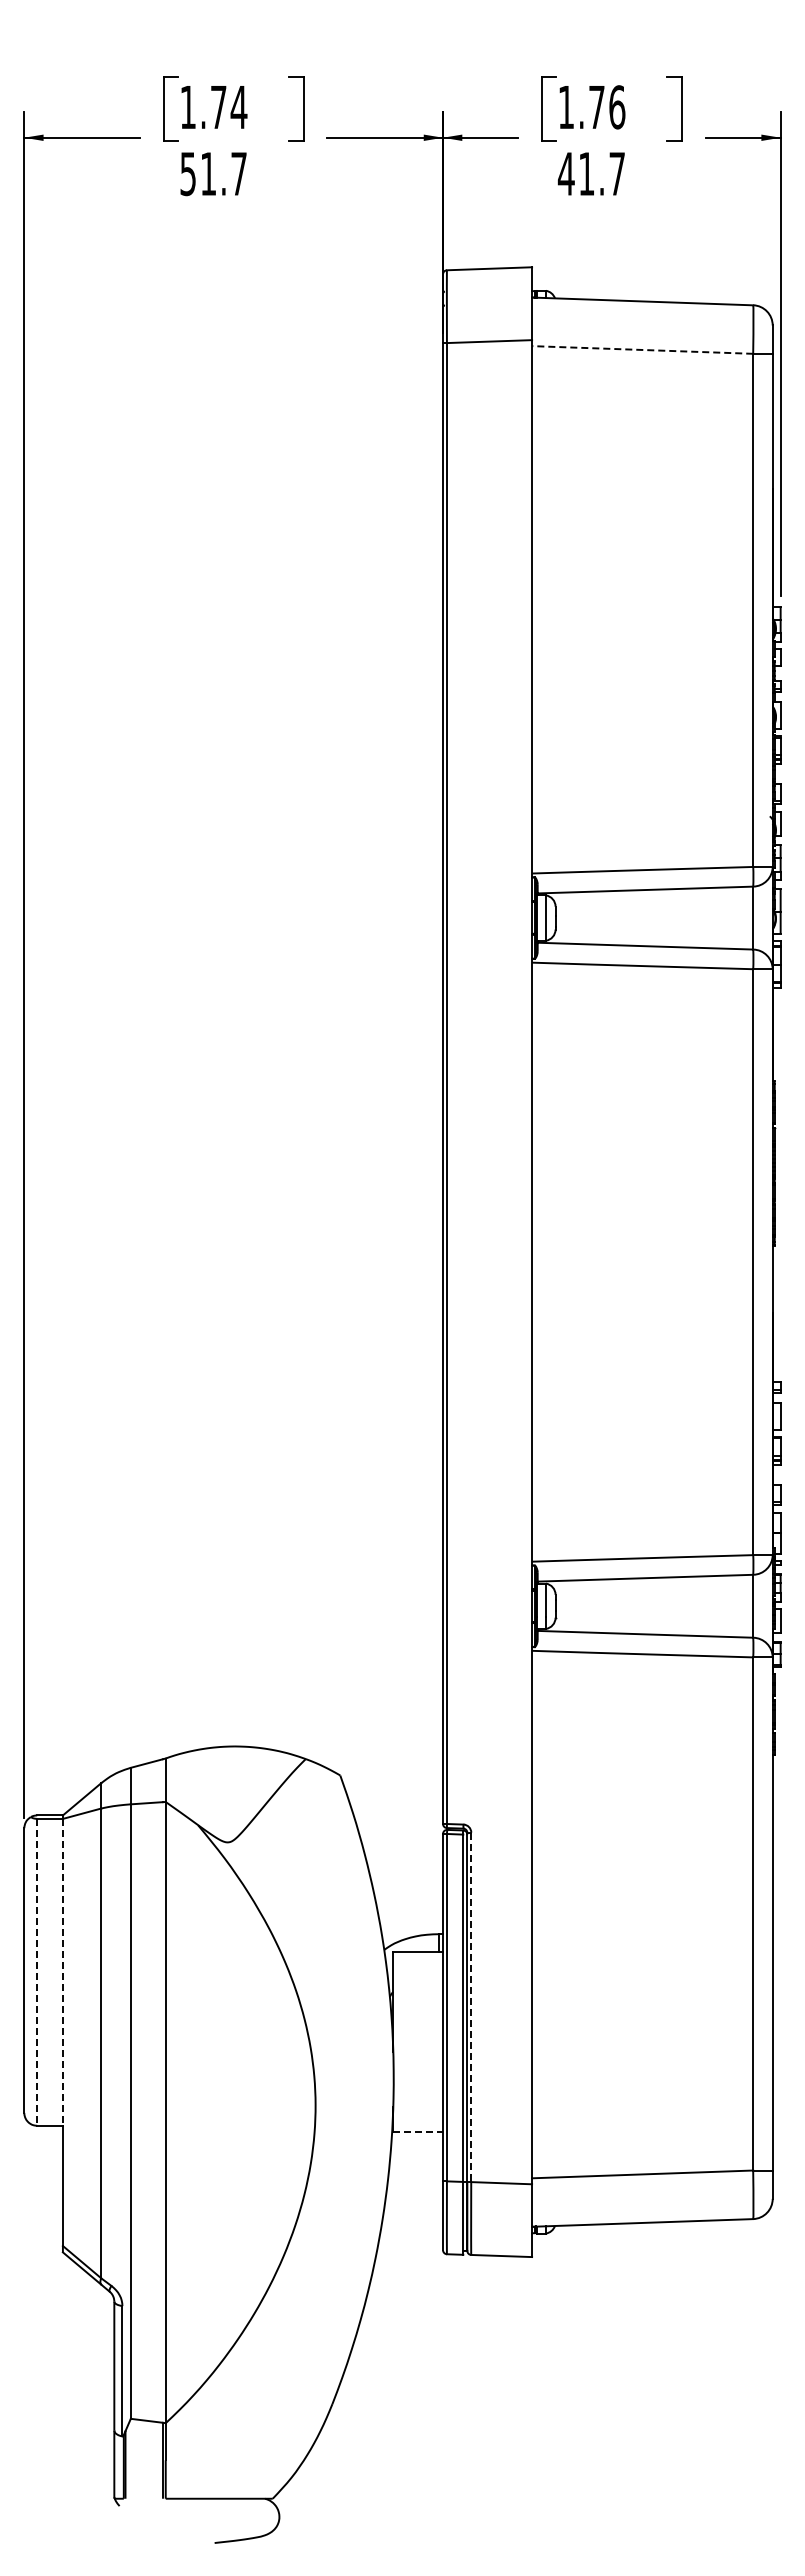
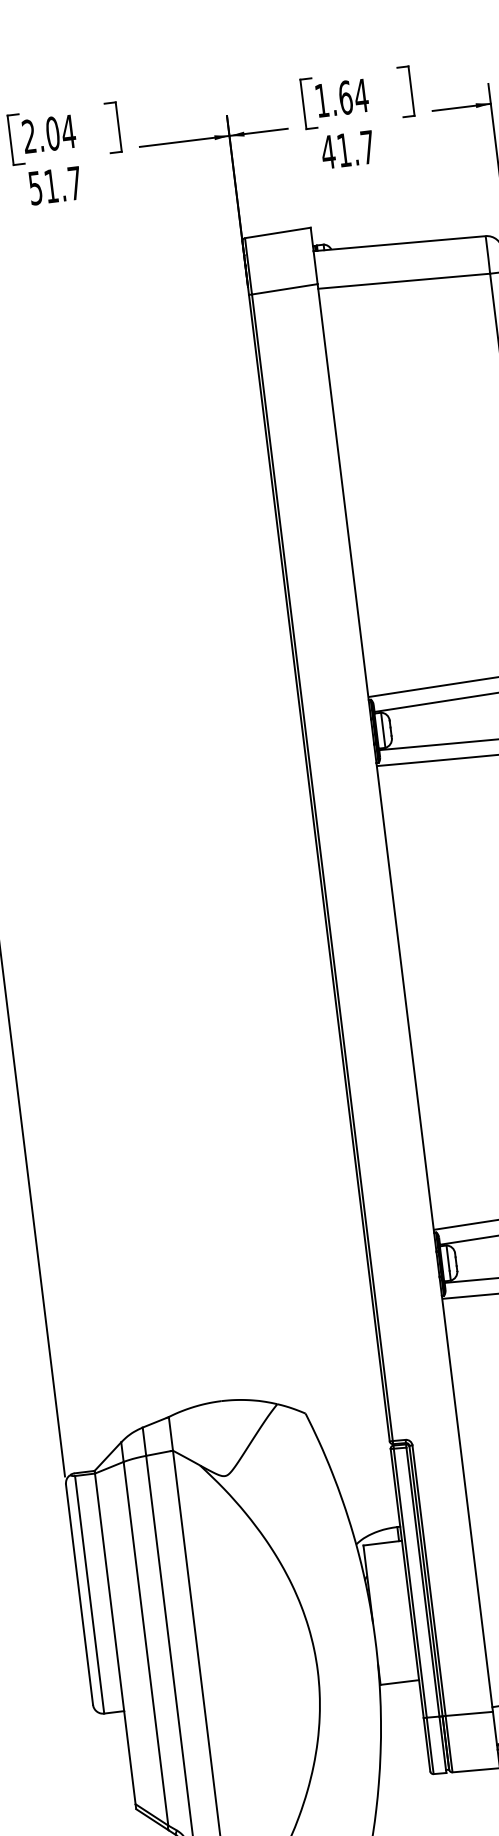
text: (203, 107) -> (41, 135), 1.74 -> 2.04
text: (607, 107) -> (353, 96), 1.76 -> 1.64
line: (642, 349) -> (404, 280), dashed -> solid
line: (37, 1972) -> (89, 1594), dashed -> solid
line: (62, 1972) -> (109, 1592), dashed -> solid
line: (471, 2007) -> (429, 1580), dashed -> solid
line: (418, 2132) -> (400, 1682), dashed -> solid

